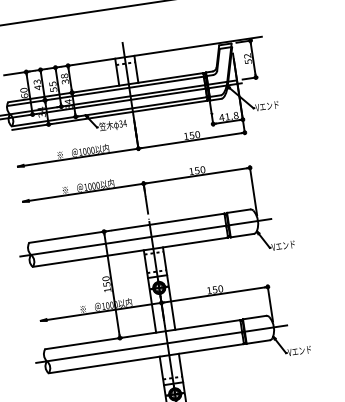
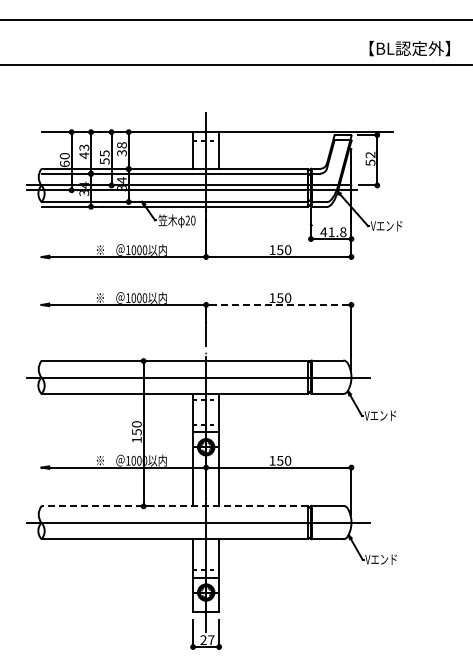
text: (122, 123) -> (190, 220), 34 -> 20
line: (196, 175) -> (278, 304), solid -> dashed
line: (142, 334) -> (174, 506), solid -> dashed

